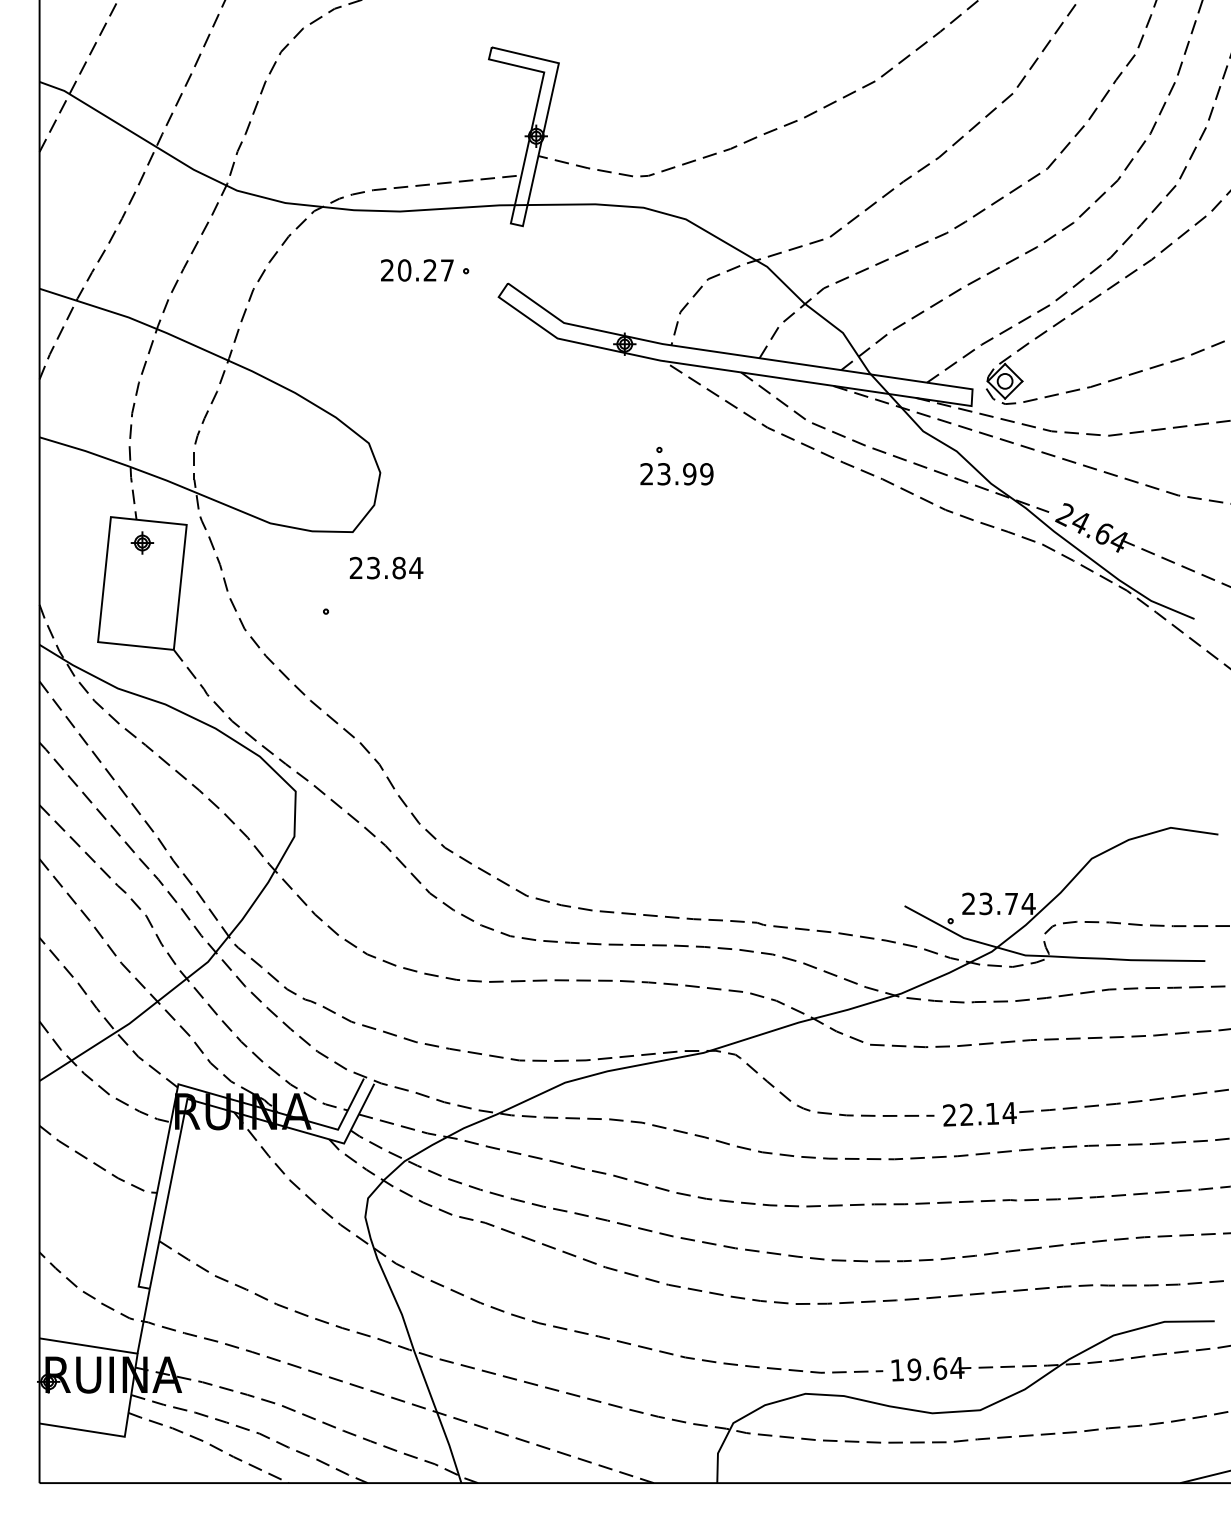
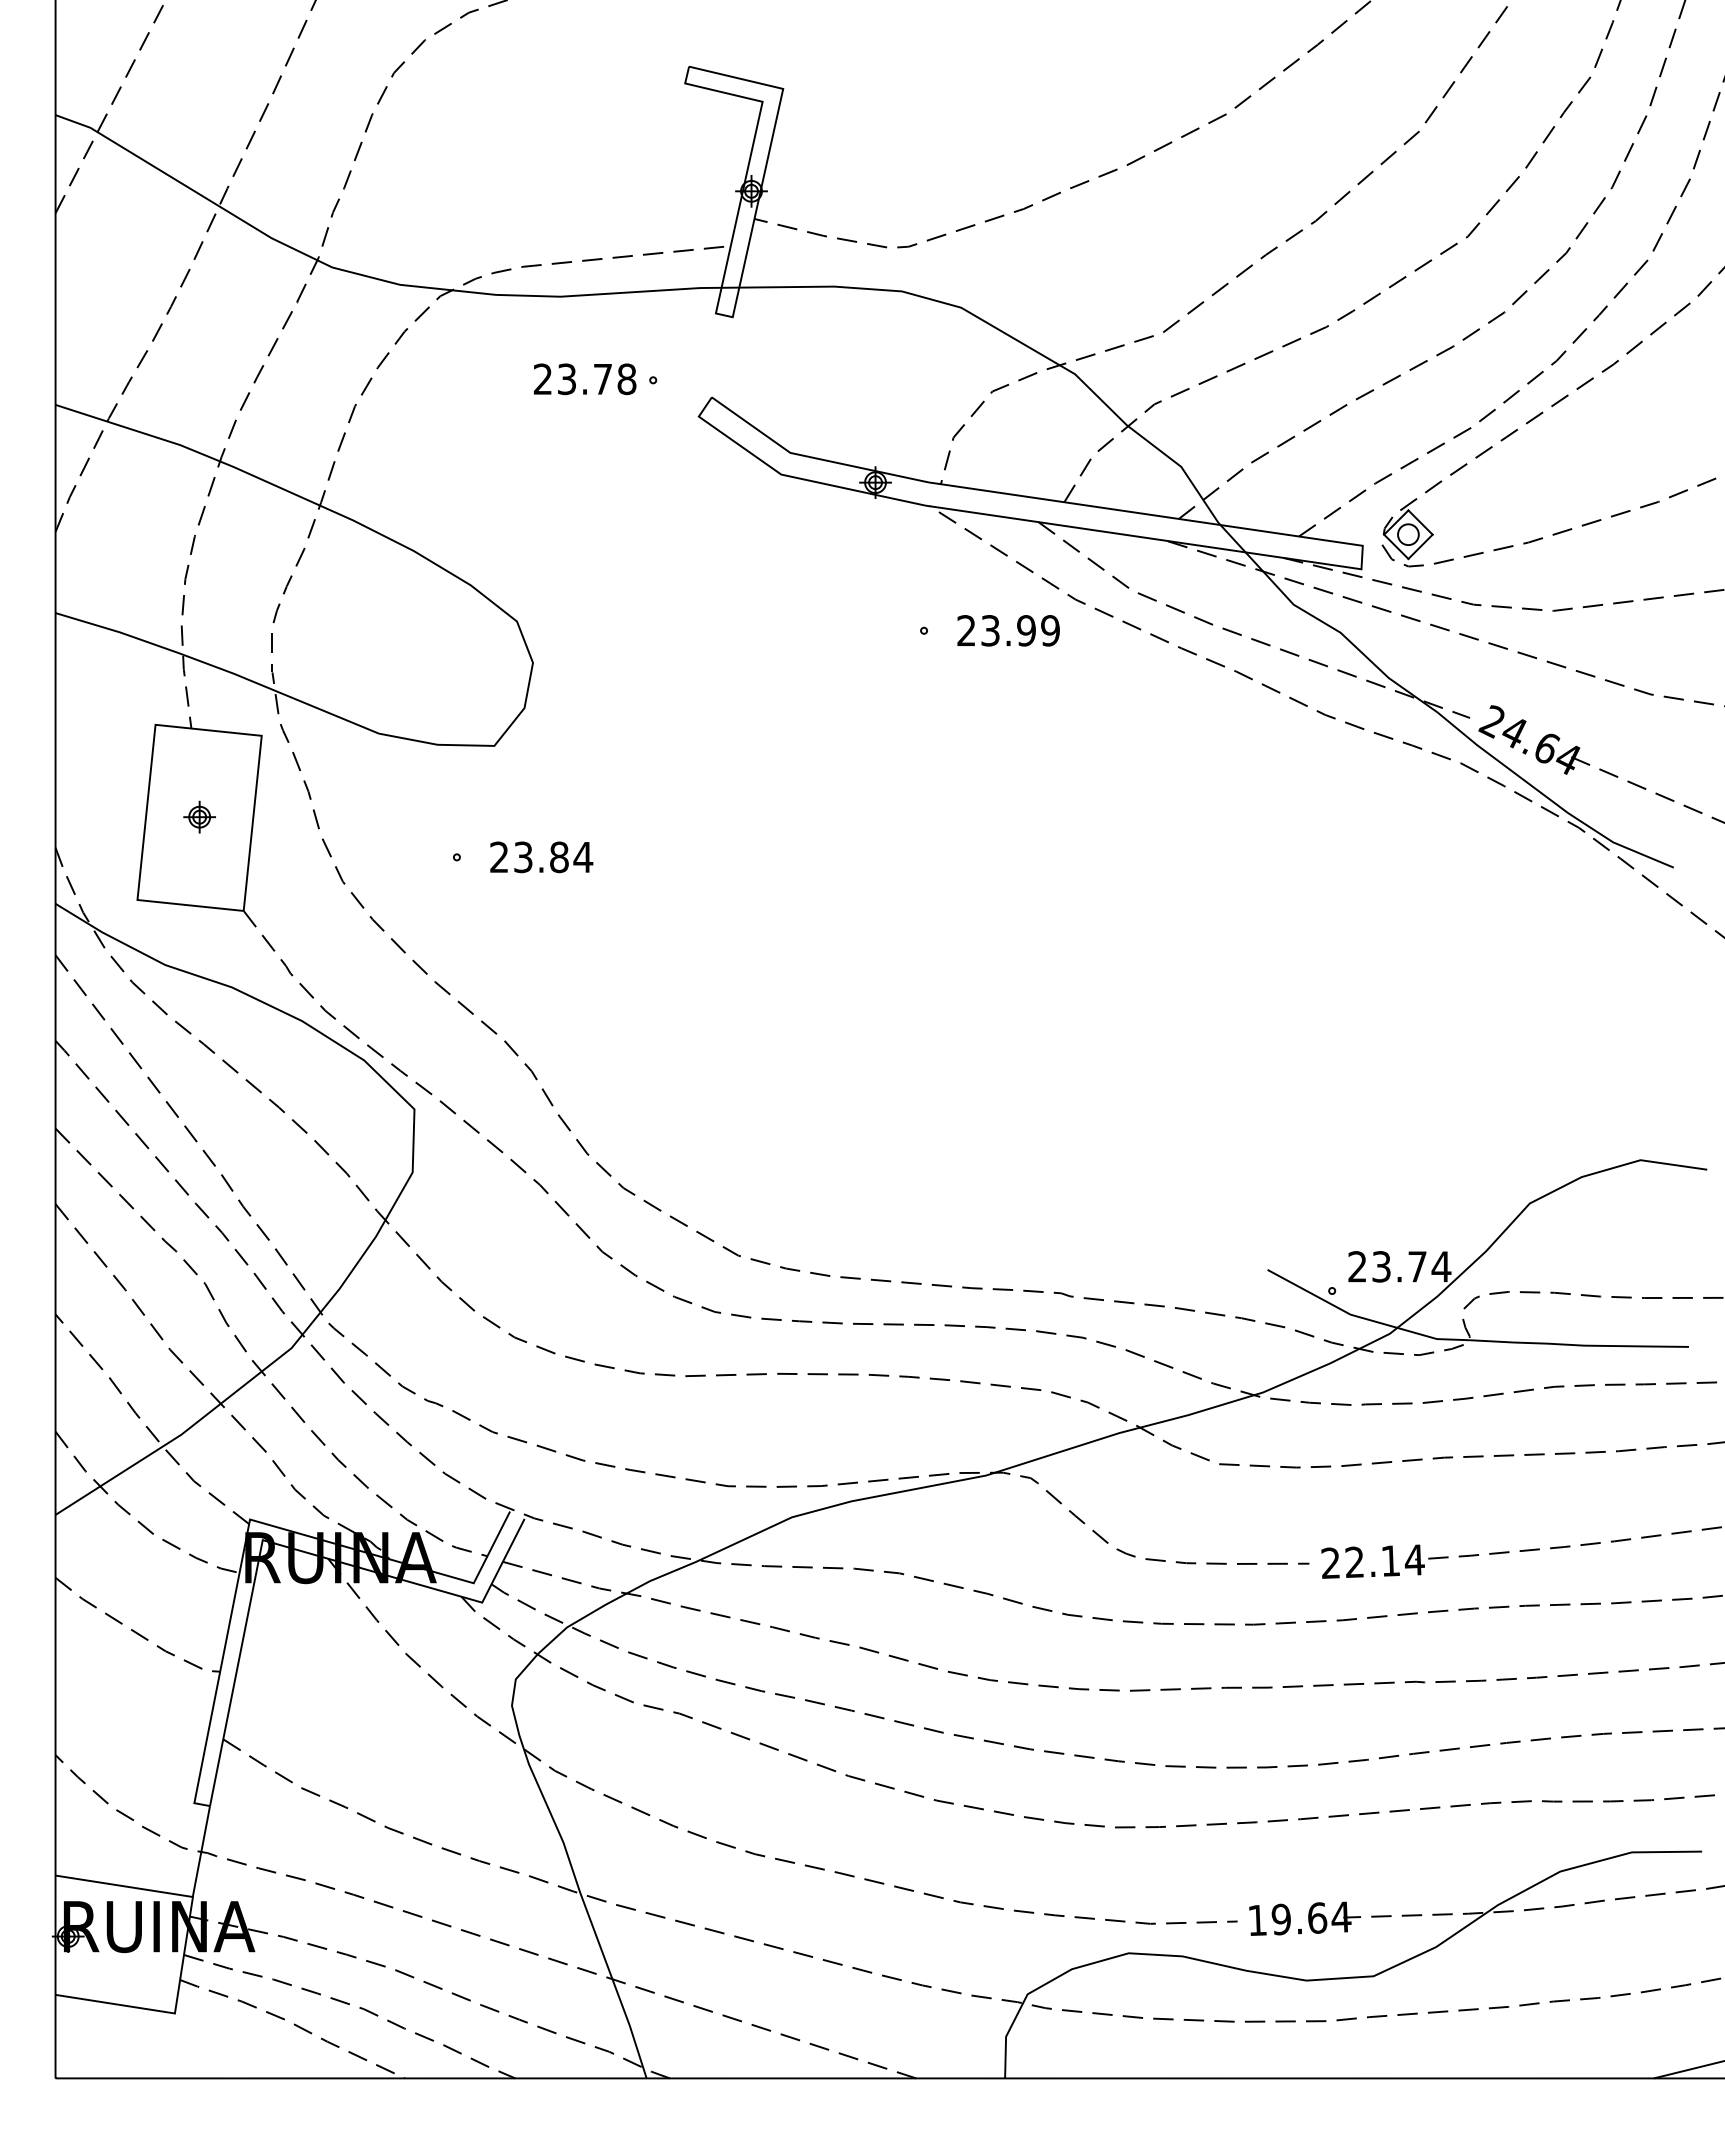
text: (425, 270) -> (596, 379), 20.27 -> 23.78
text: (676, 474) -> (1008, 630), moved
part: (142, 542) -> (199, 816), moved
text: (386, 568) -> (541, 857), moved

